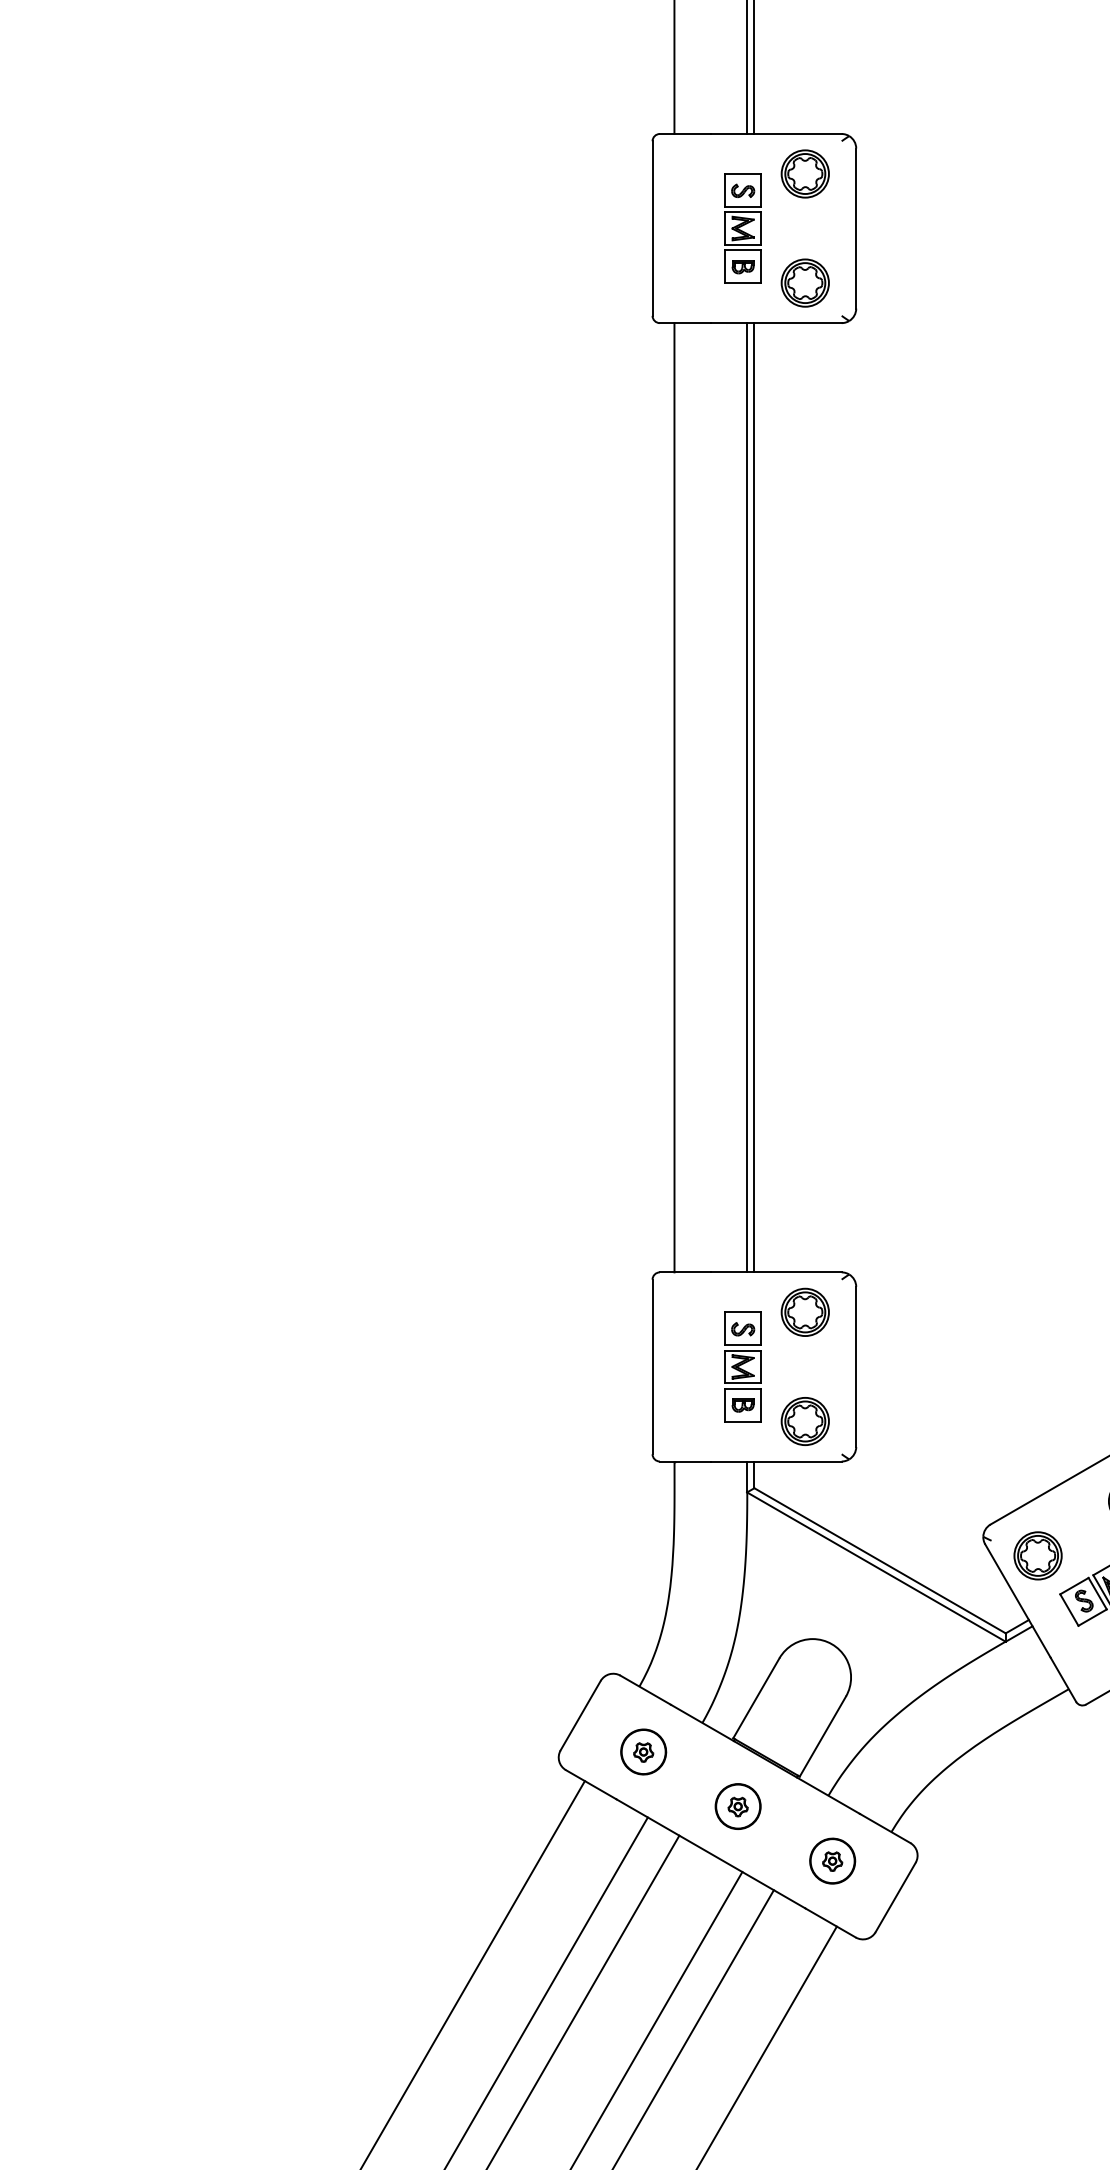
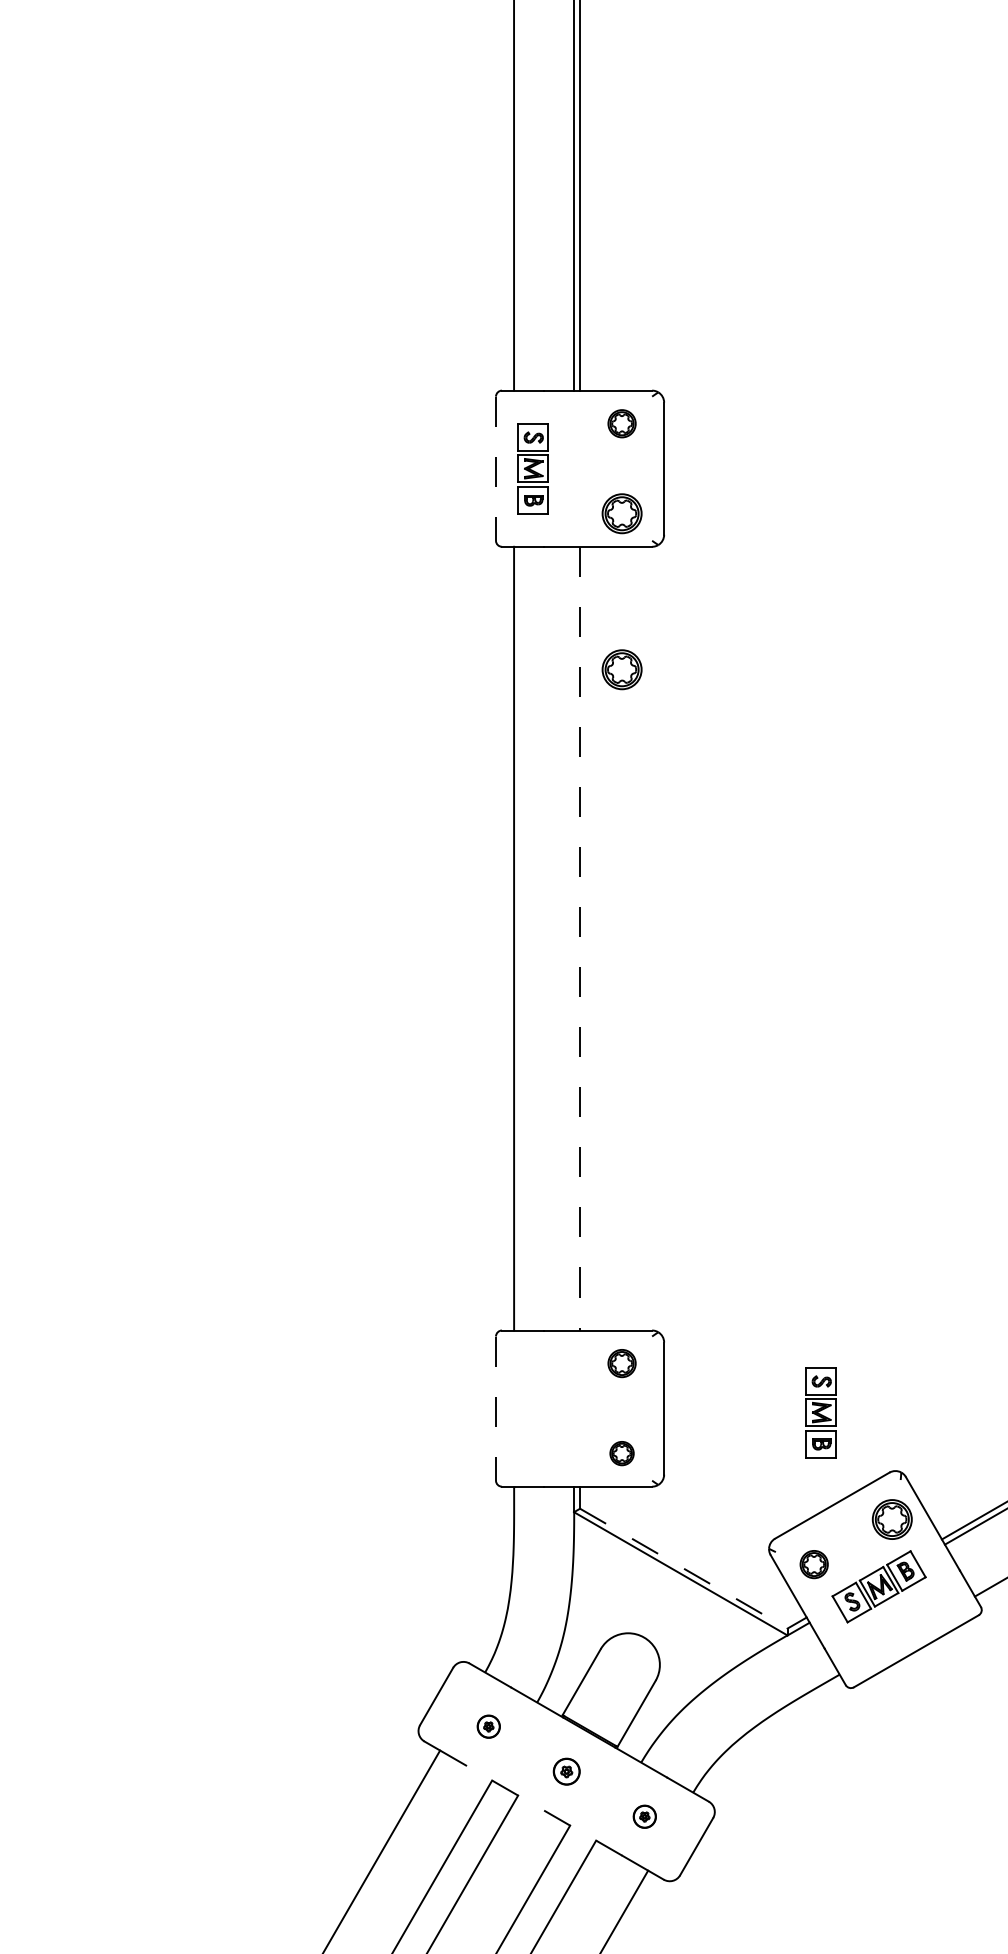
part: (804, 173) -> (621, 423), size x0.7
part: (741, 228) -> (532, 468), moved
line: (653, 229) -> (496, 469), solid -> dashed
part: (804, 471) -> (621, 669), added
line: (747, 797) -> (574, 938), removed
line: (754, 797) -> (580, 938), solid -> dashed
part: (804, 1312) -> (621, 1363), size x0.7
part: (741, 1366) -> (820, 1412), moved
line: (653, 1368) -> (496, 1409), solid -> dashed
part: (804, 1421) -> (621, 1453), size x0.6
part: (1037, 1555) -> (813, 1564), size x0.7
line: (879, 1560) -> (683, 1568), solid -> dashed
part: (643, 1751) -> (488, 1726), size x0.6
part: (737, 1806) -> (566, 1771), size x0.7
line: (710, 1853) -> (543, 1810), solid -> dashed
part: (832, 1860) -> (644, 1816), size x0.6

